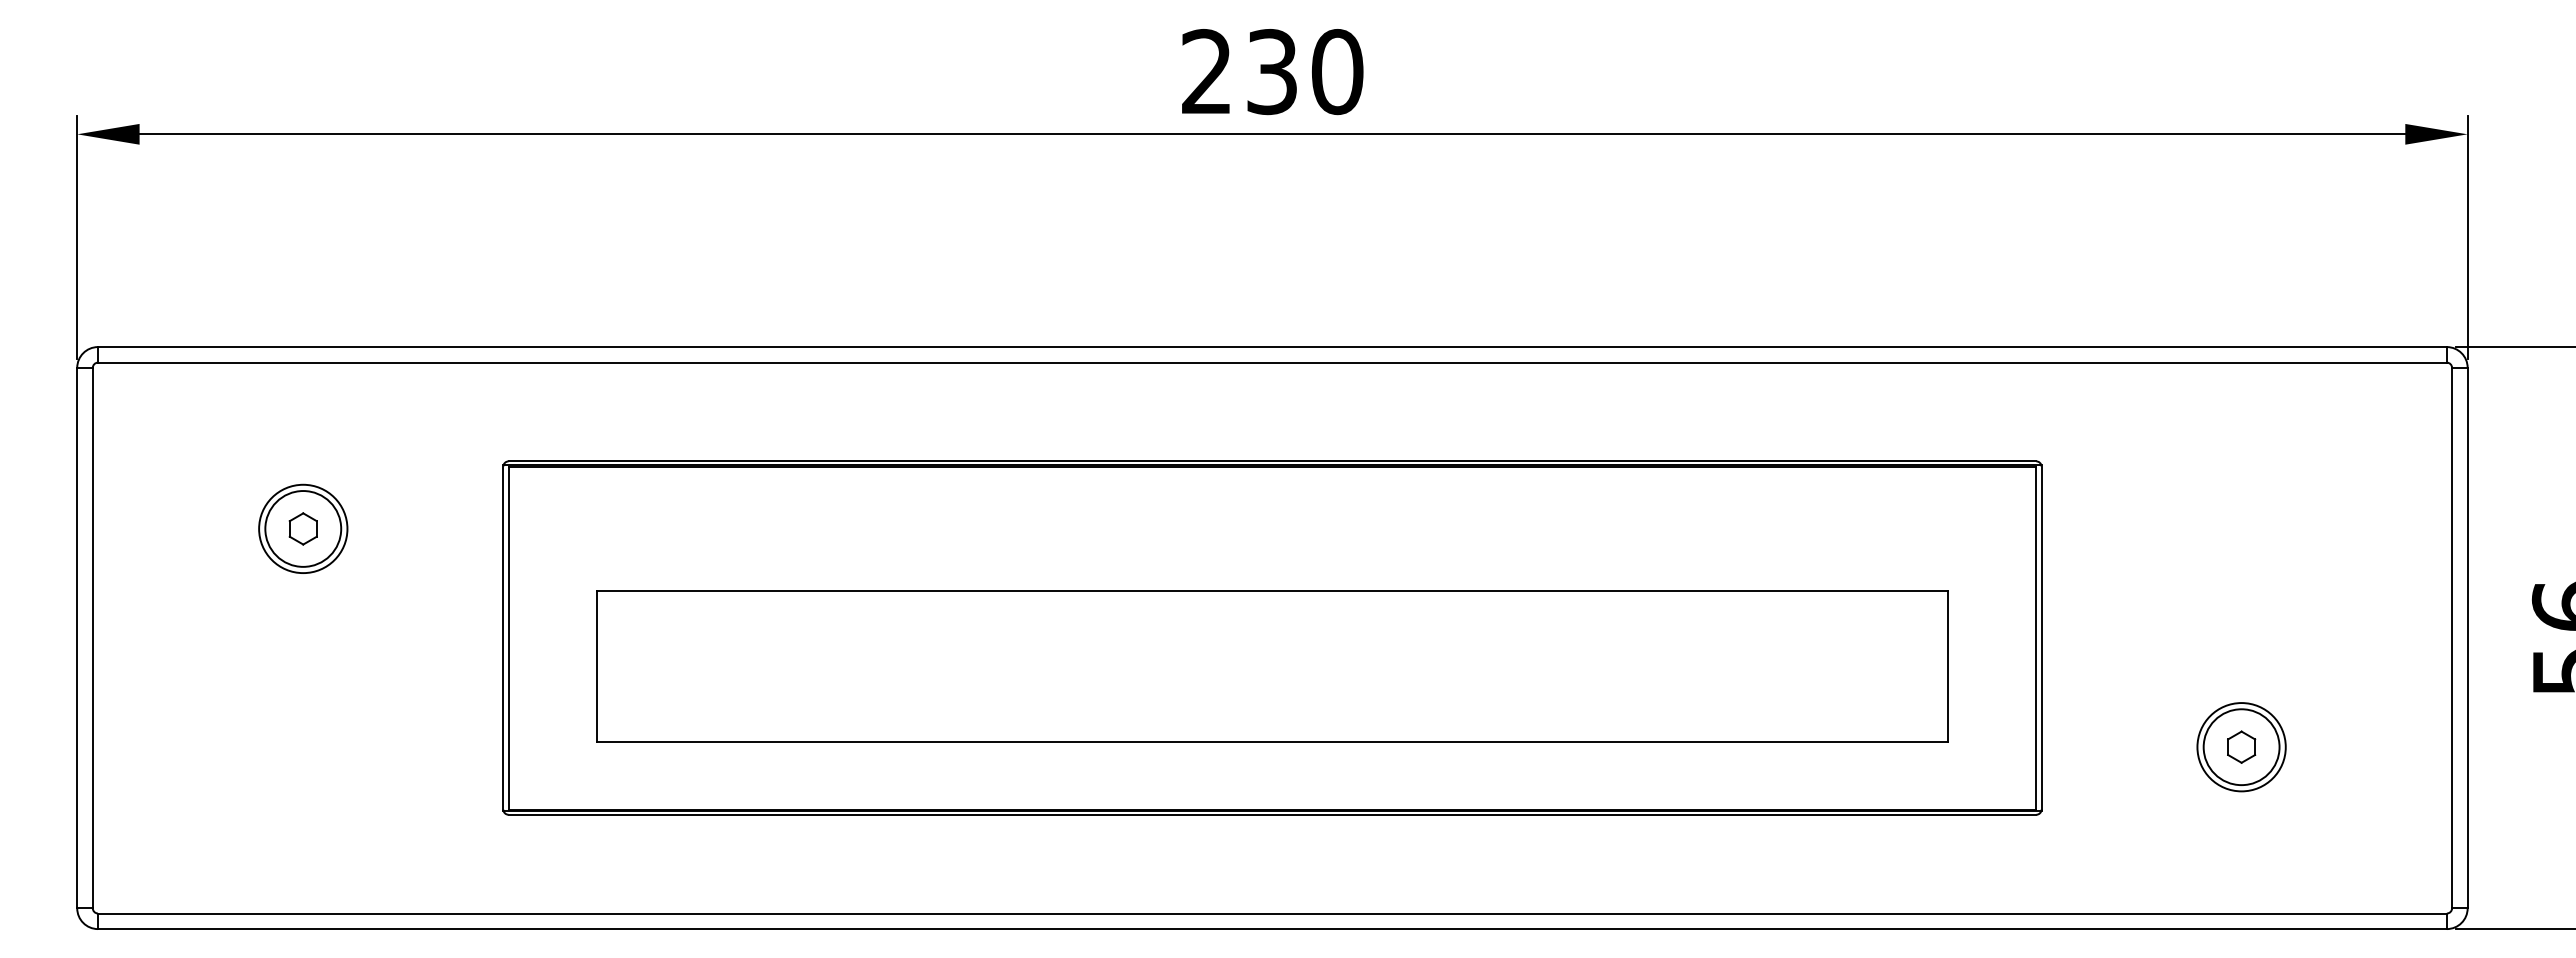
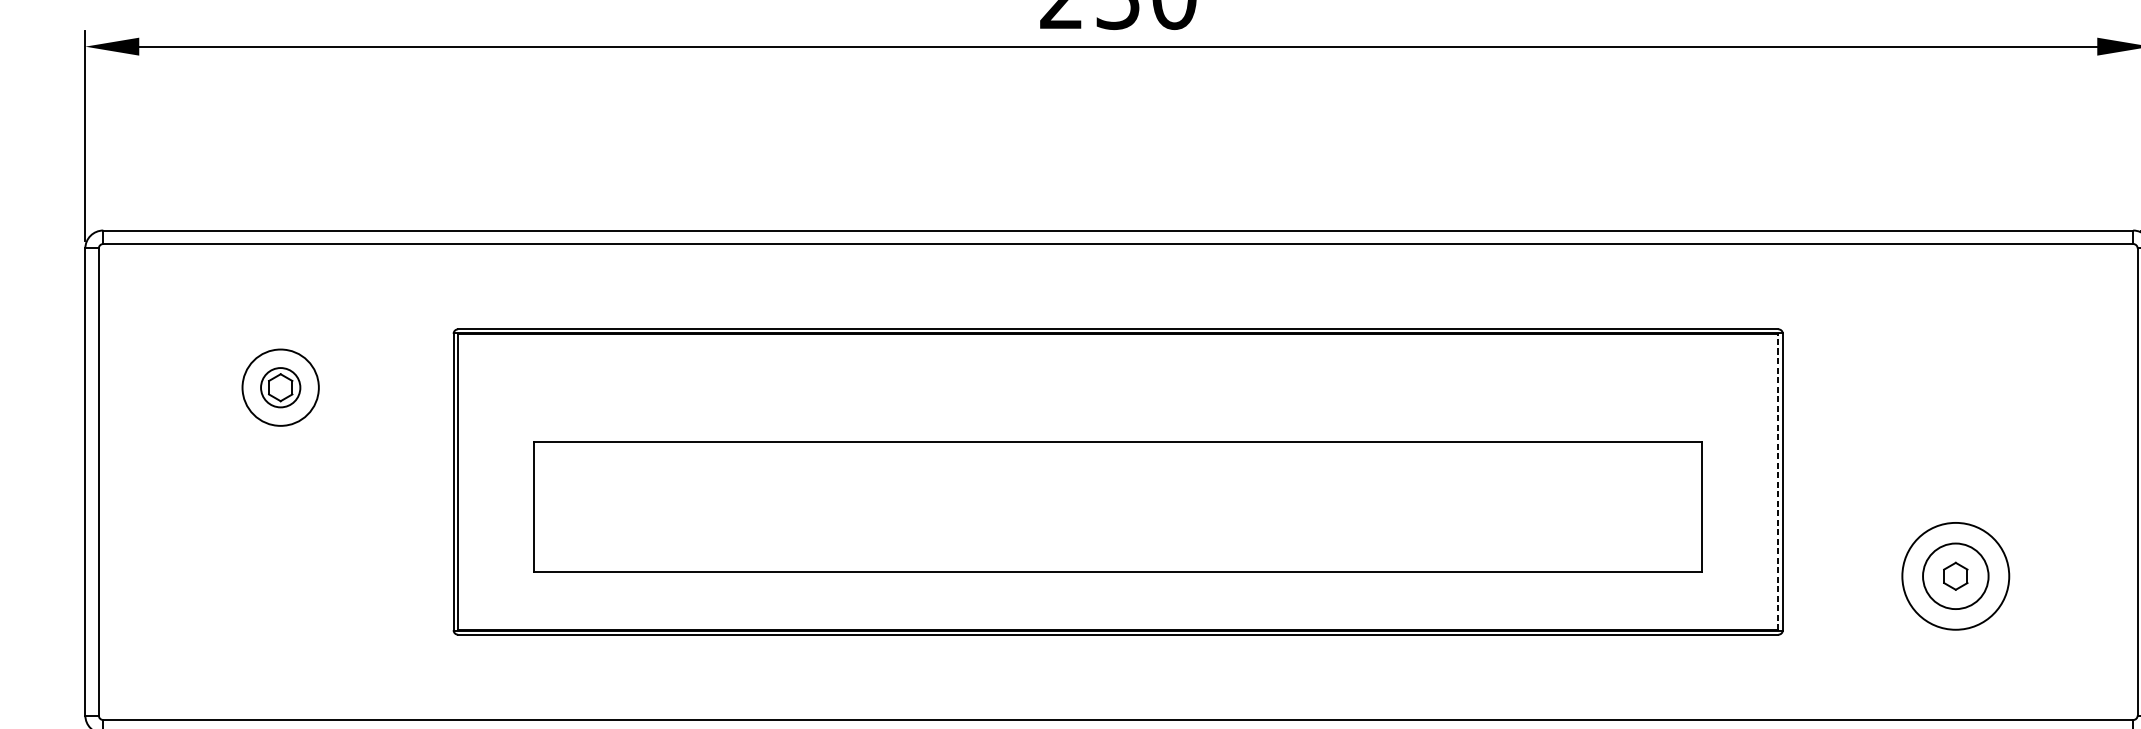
circle: (303, 528) -> (280, 387), size x0.6
line: (2036, 637) -> (1778, 481), solid -> dashed
circle: (2241, 747) -> (1955, 576), size x1.4

